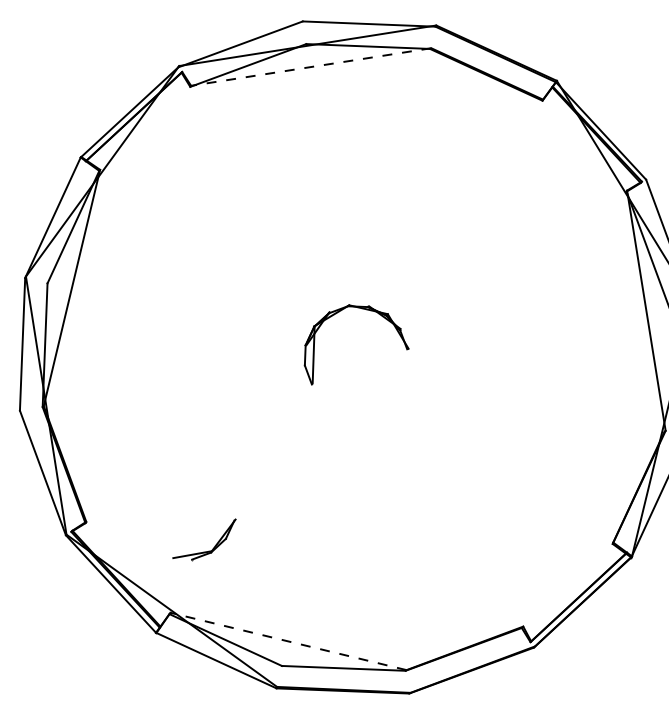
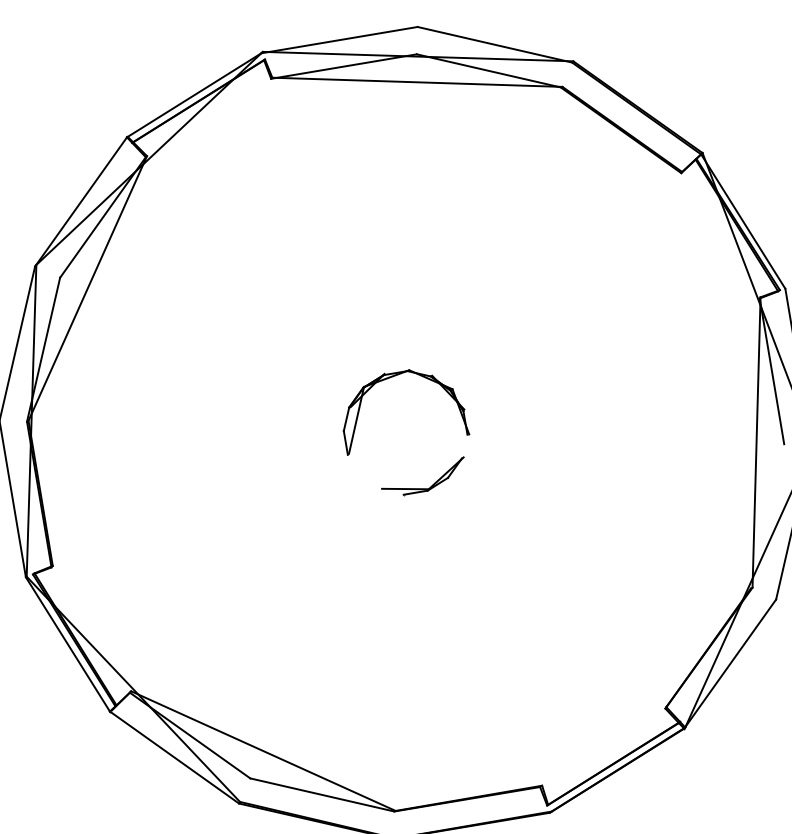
line: (311, 67) -> (417, 82), dashed -> solid
part: (208, 550) -> (424, 487), moved
line: (288, 641) -> (263, 751), dashed -> solid

